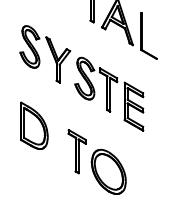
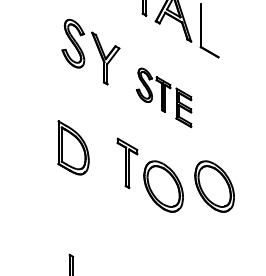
part: (108, 94) -> (163, 97), size x0.7
part: (34, 125) -> (73, 147), moved
part: (153, 171) -> (214, 186), added

